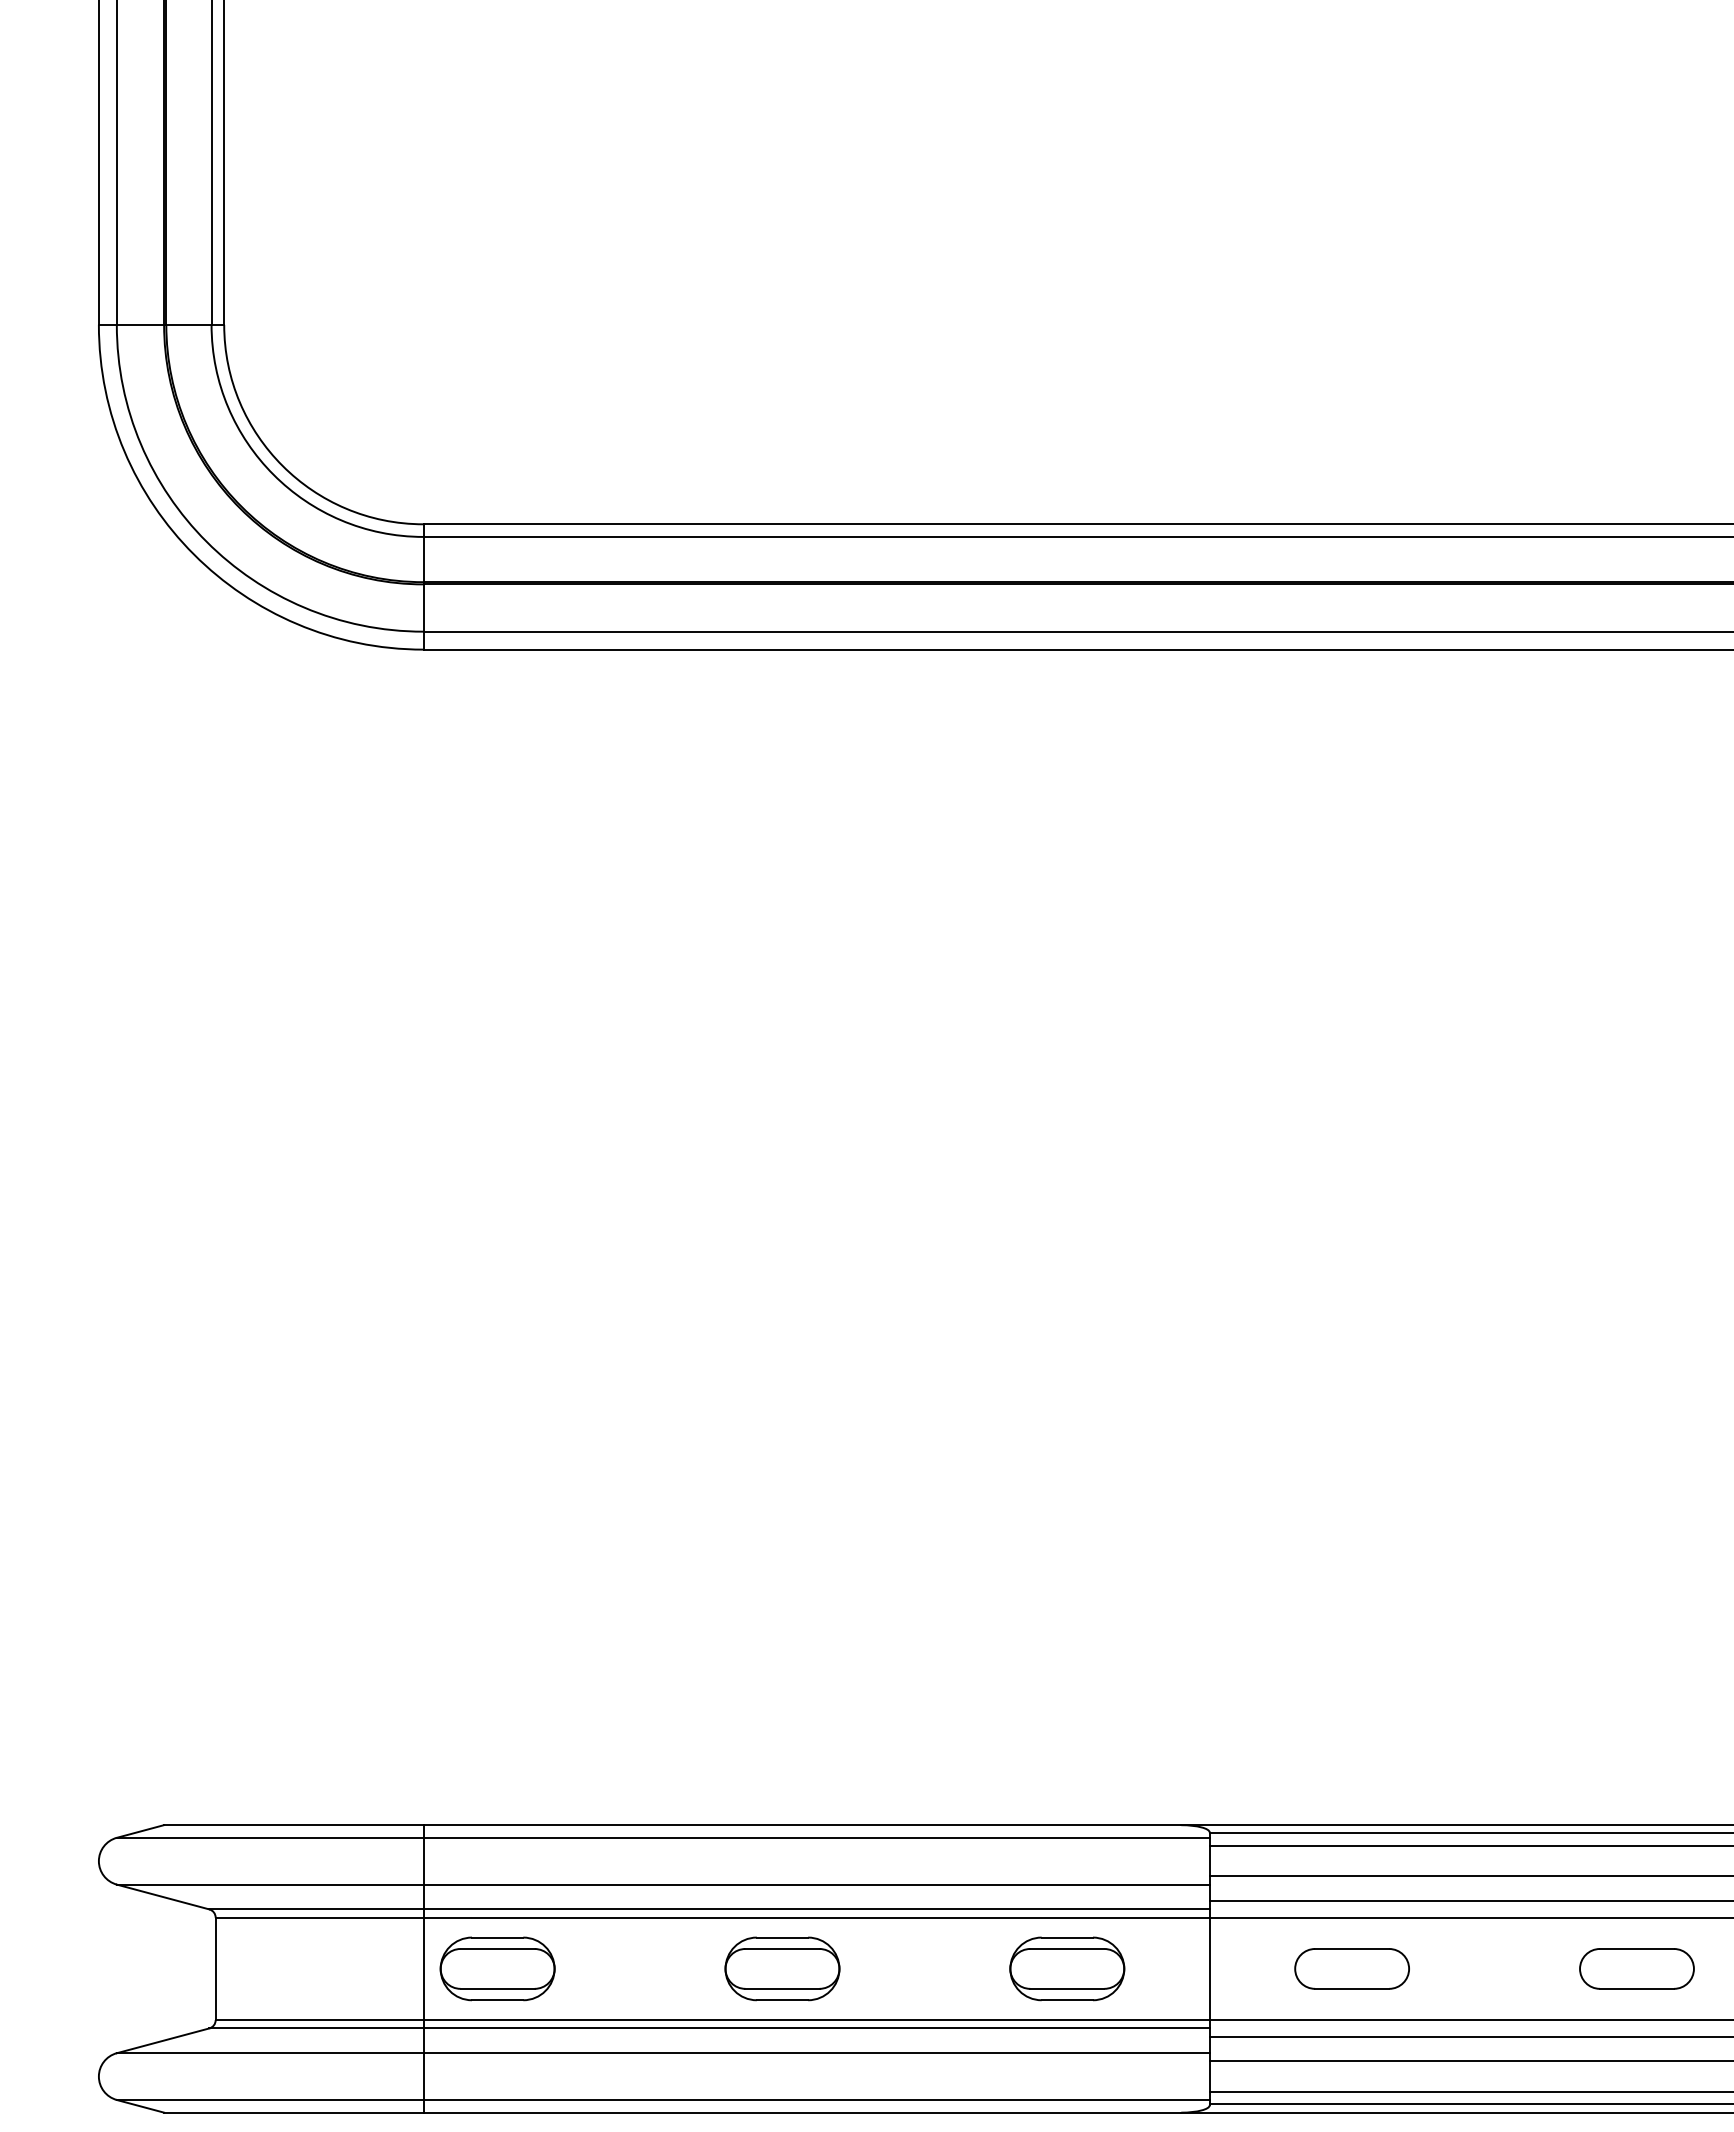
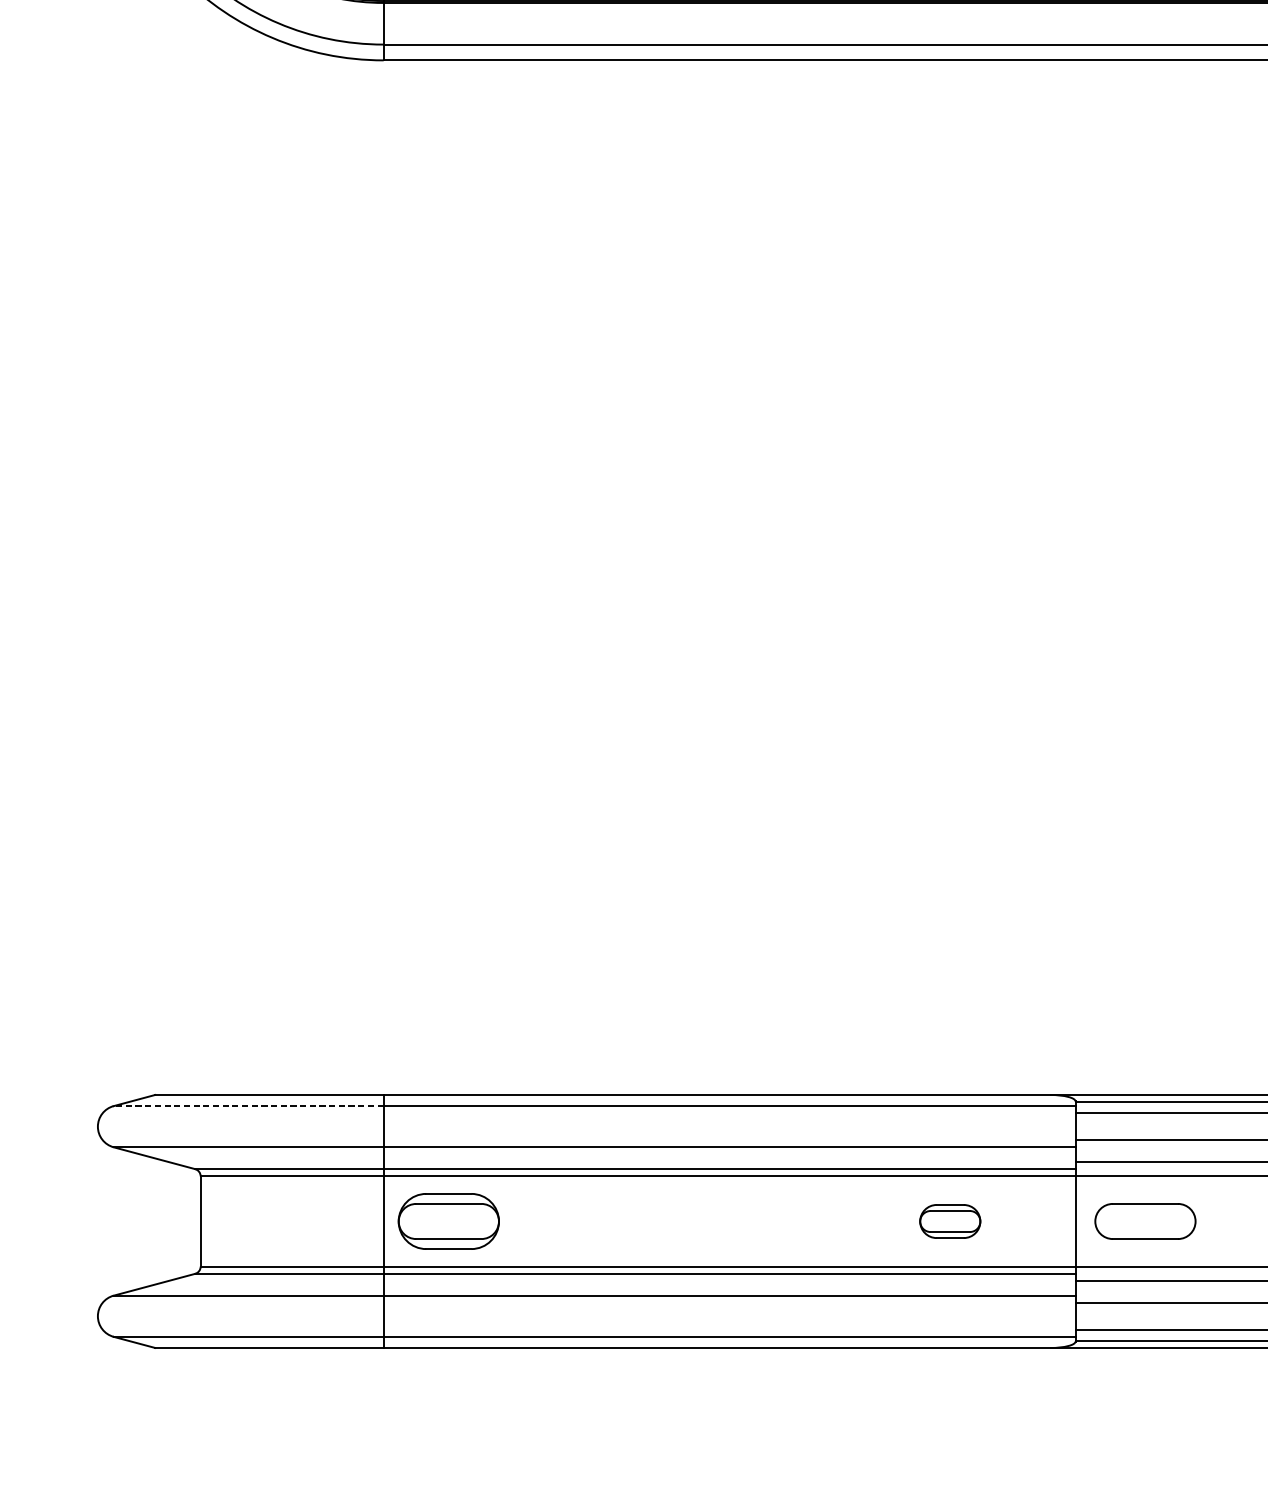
line: (269, 1837) -> (248, 1105), solid -> dashed
part: (782, 1968) -> (699, 1221), removed
part: (1067, 1968) -> (950, 1221), size x0.6
part: (1351, 1968) -> (1144, 1221), moved

